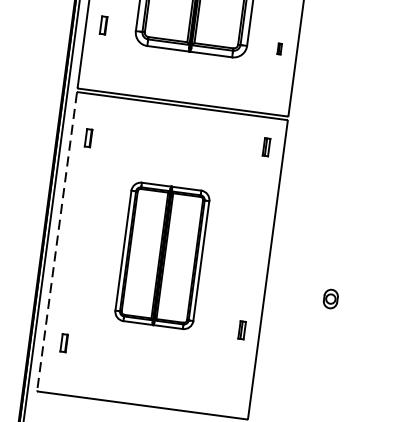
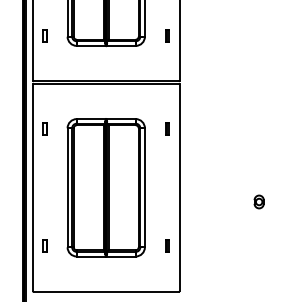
part: (279, 48) -> (167, 35), size x1.67
part: (87, 137) -> (44, 128), moved
part: (266, 146) -> (167, 128), moved
line: (56, 242) -> (32, 188), dashed -> solid
part: (161, 255) -> (105, 187), size x1.43
part: (329, 298) -> (258, 201), moved
part: (242, 329) -> (167, 245), moved
part: (63, 341) -> (44, 245), moved

